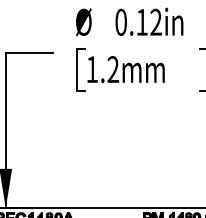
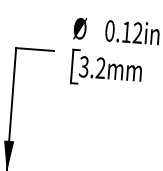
text: (91, 69) -> (83, 66), 1.2mm -> 3.2mm

